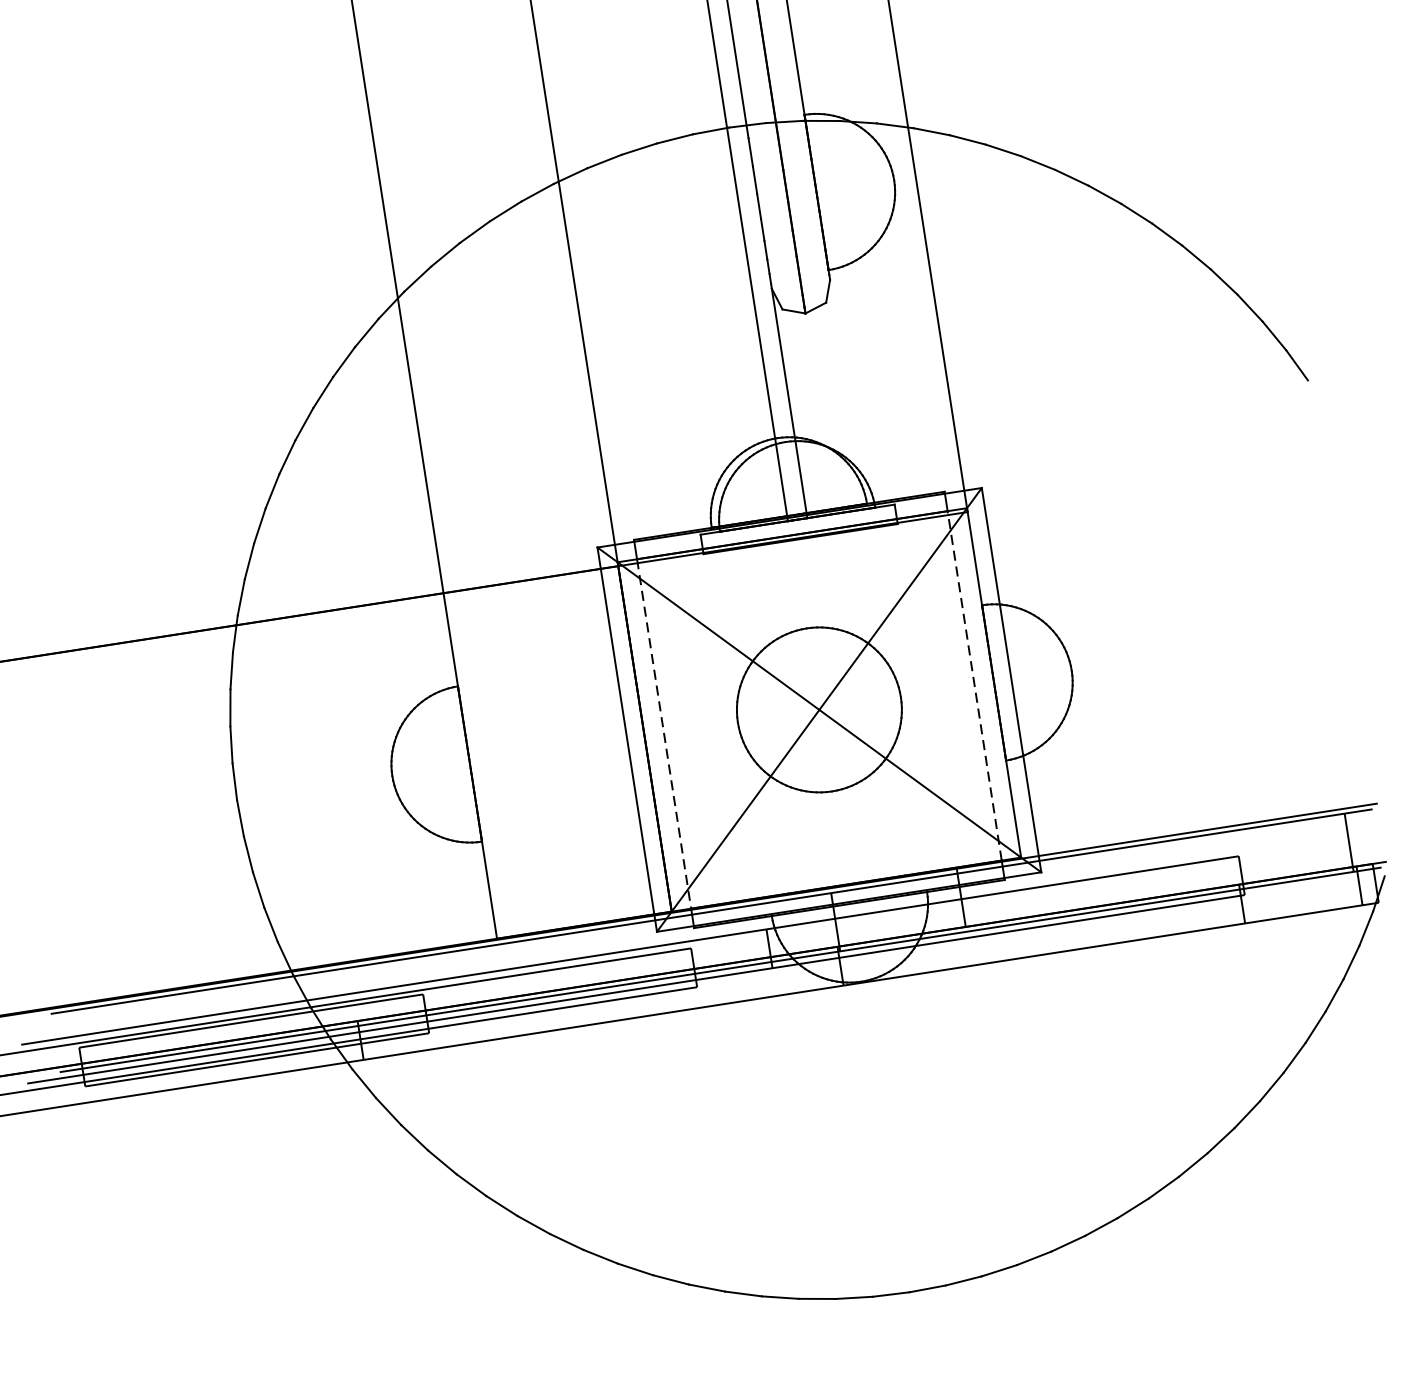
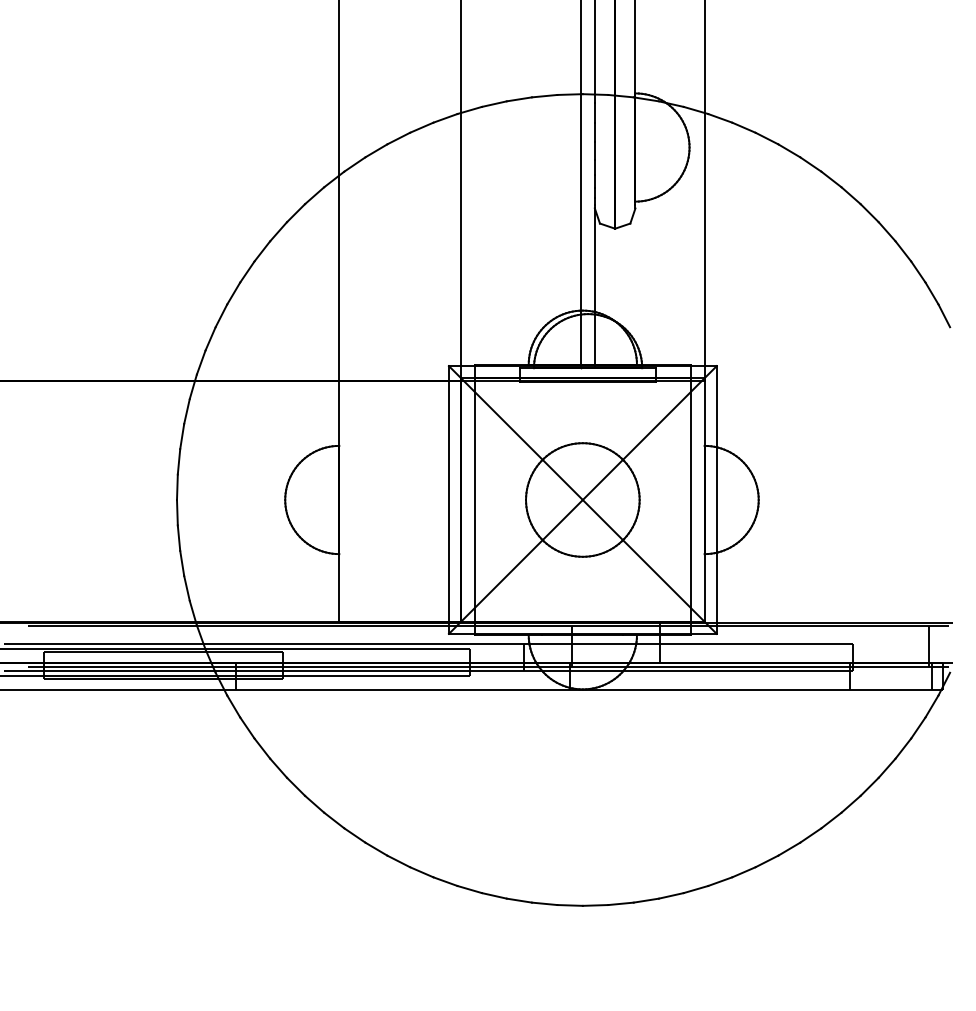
line: (975, 686) -> (691, 500), dashed -> solid
line: (664, 734) -> (474, 500), dashed -> solid

